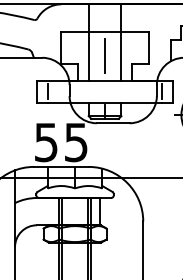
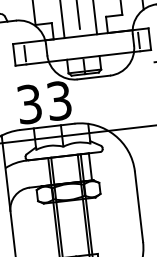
text: (61, 141) -> (44, 101), 55 -> 33

